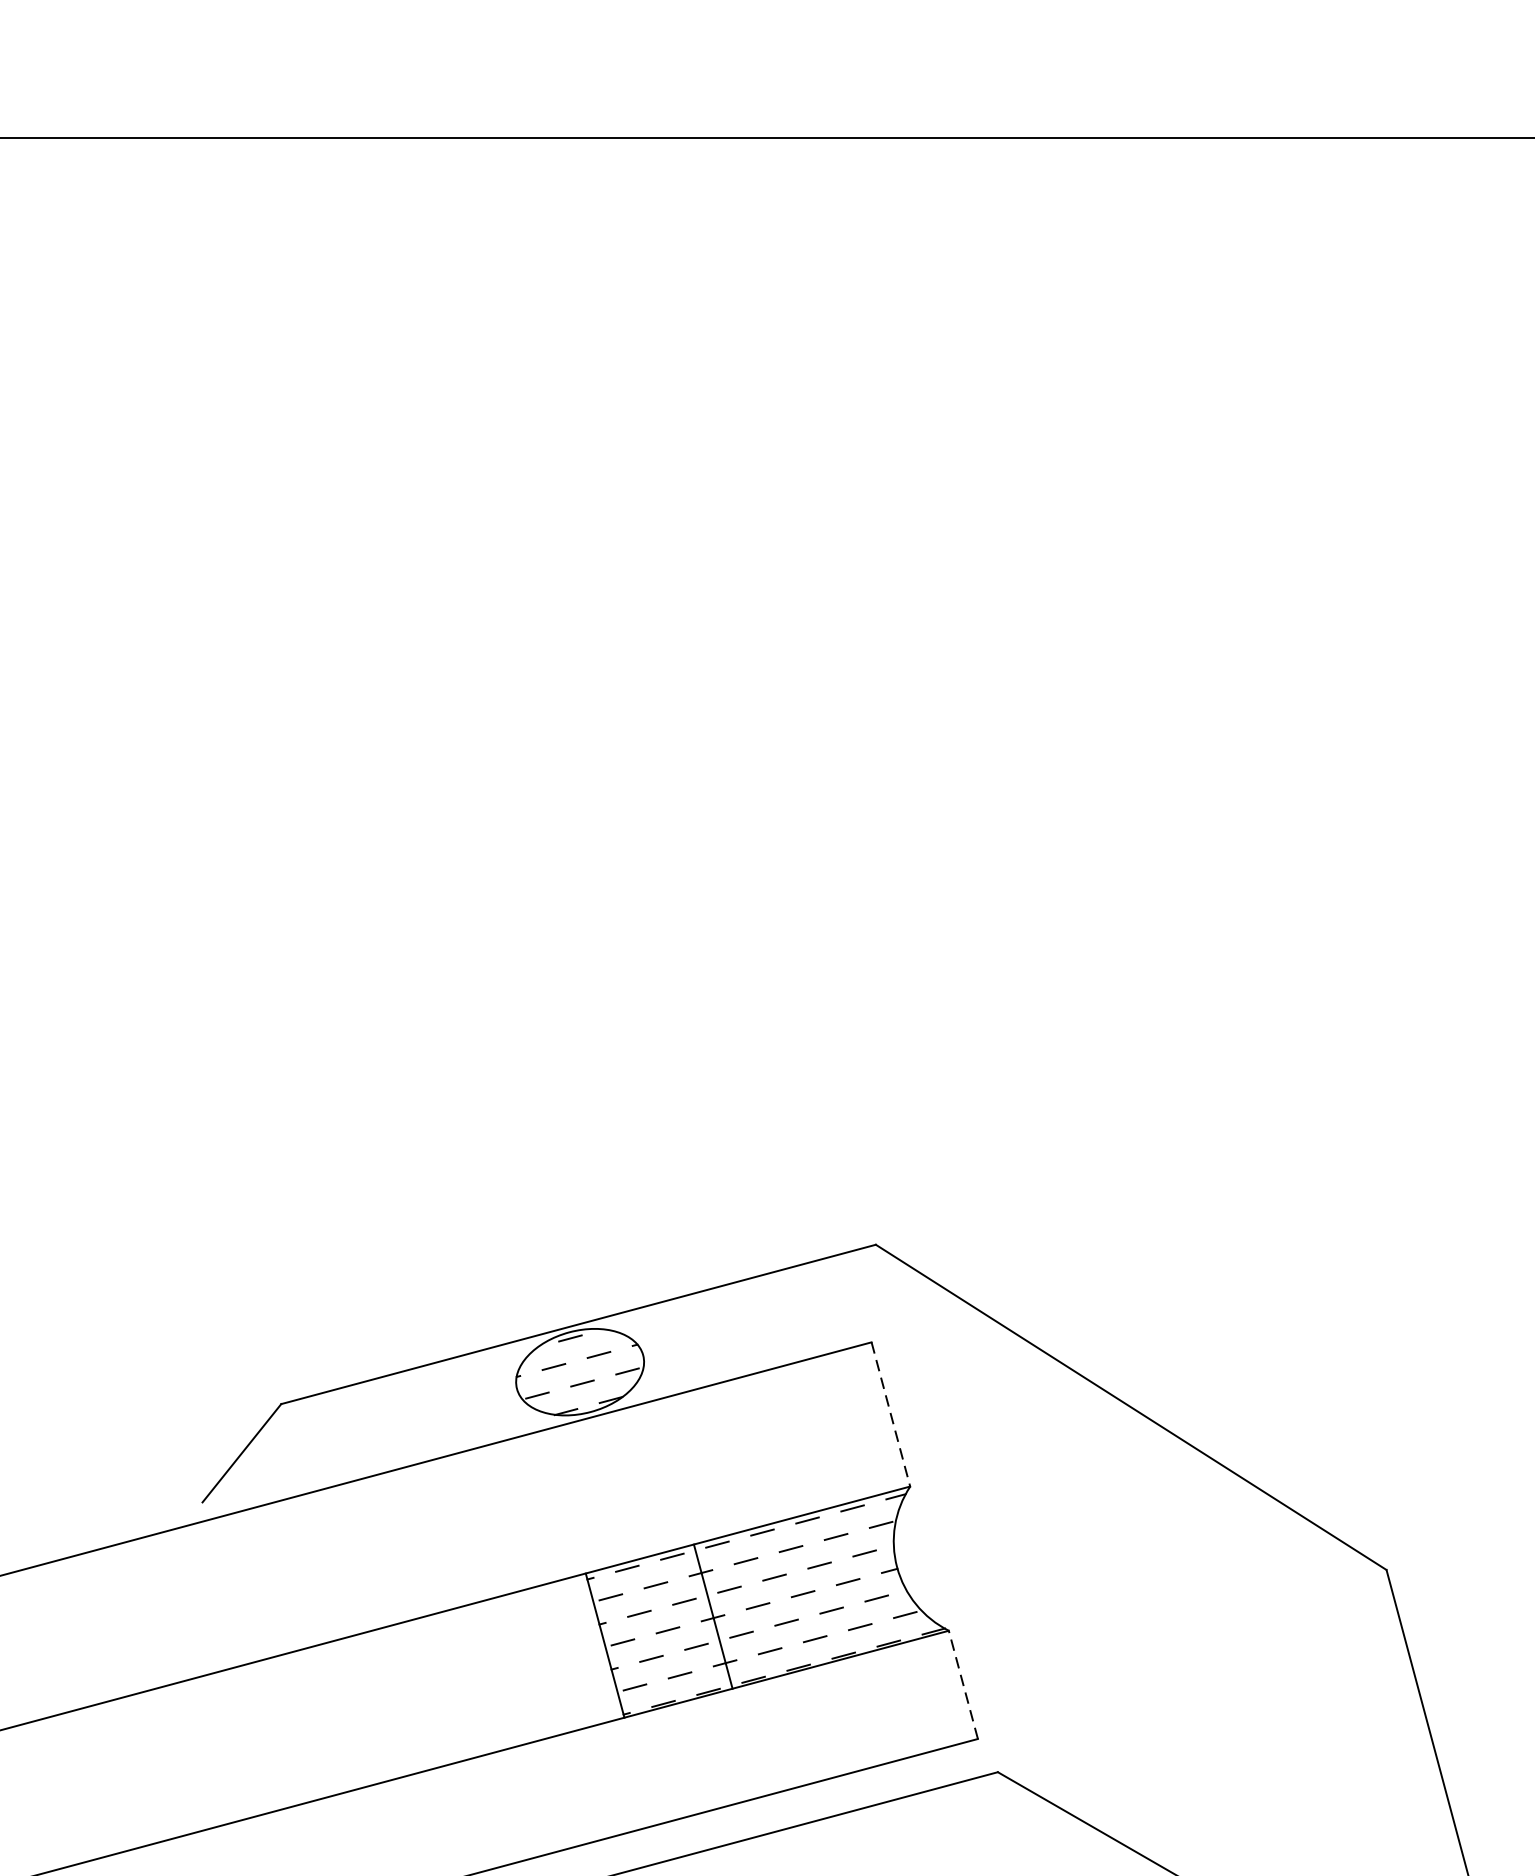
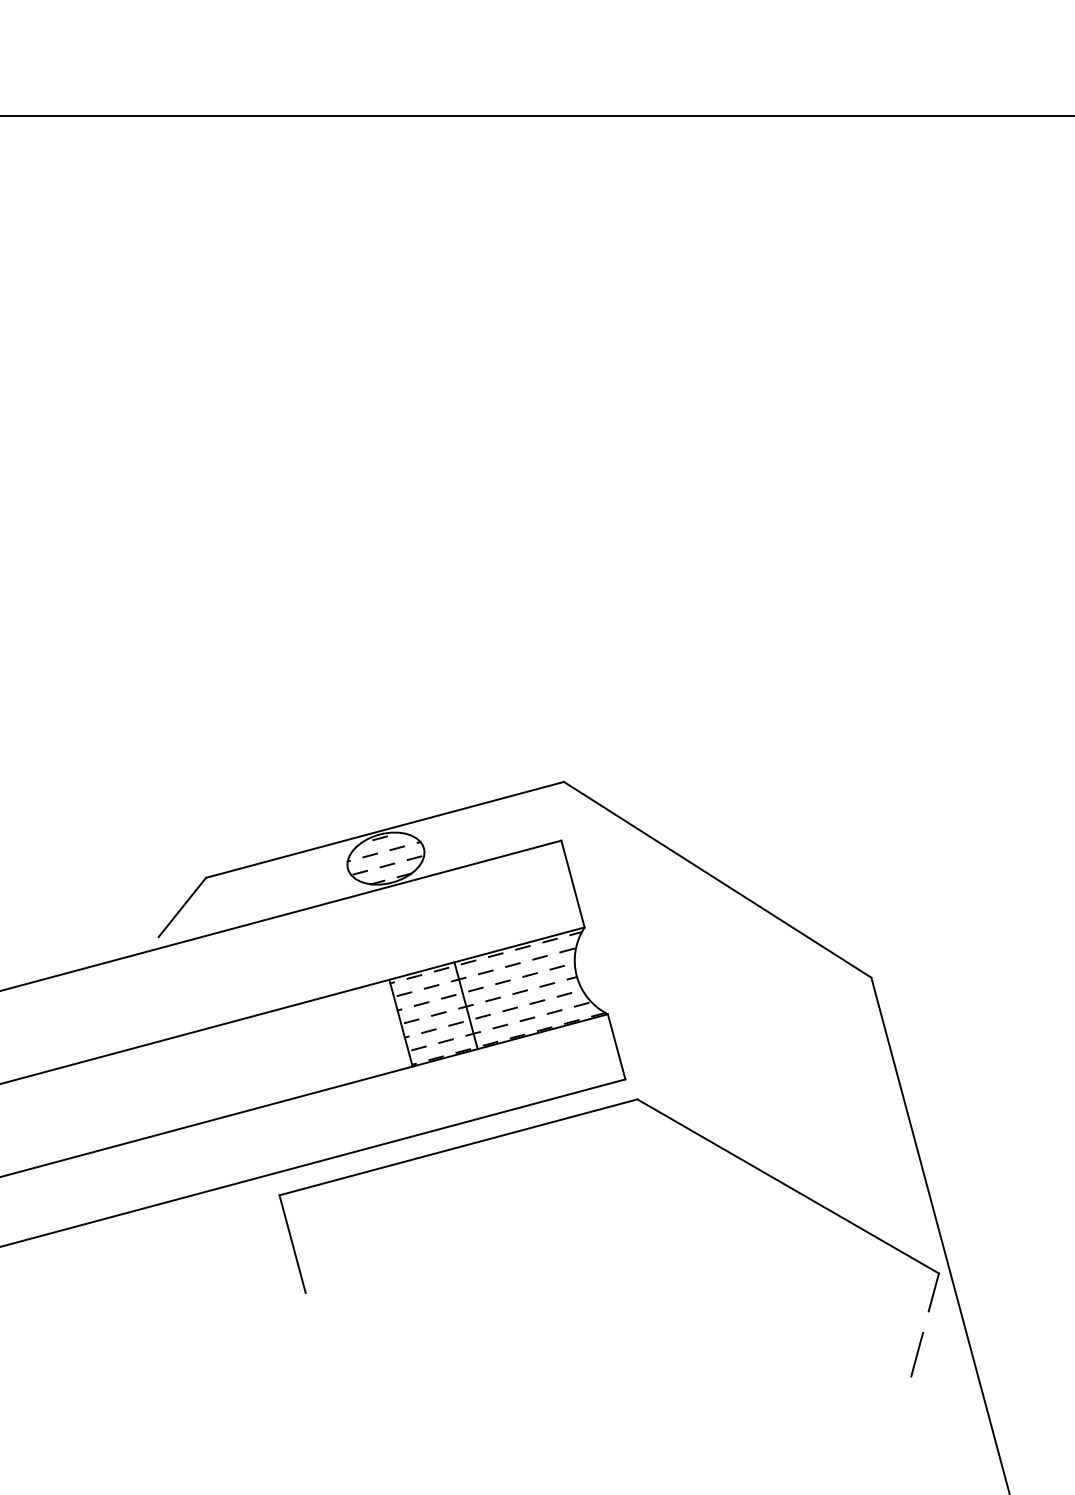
line: (891, 1415) -> (573, 884), dashed -> solid
line: (963, 1684) -> (616, 1046), dashed -> solid

